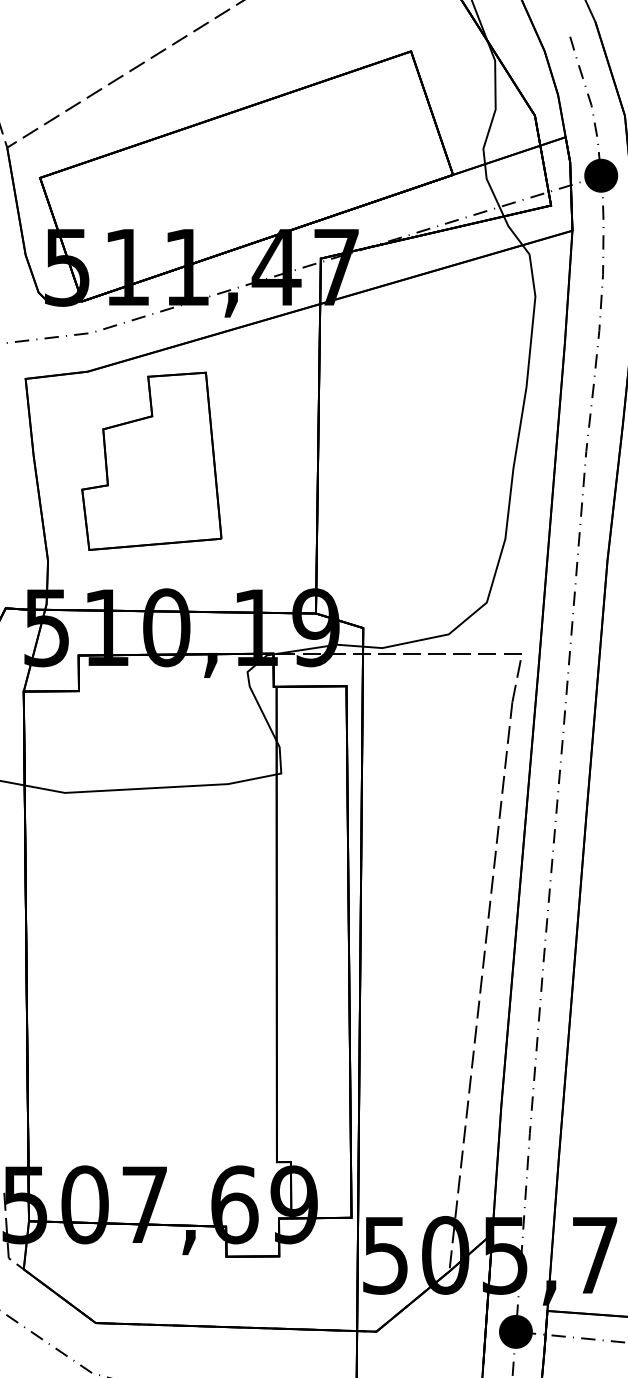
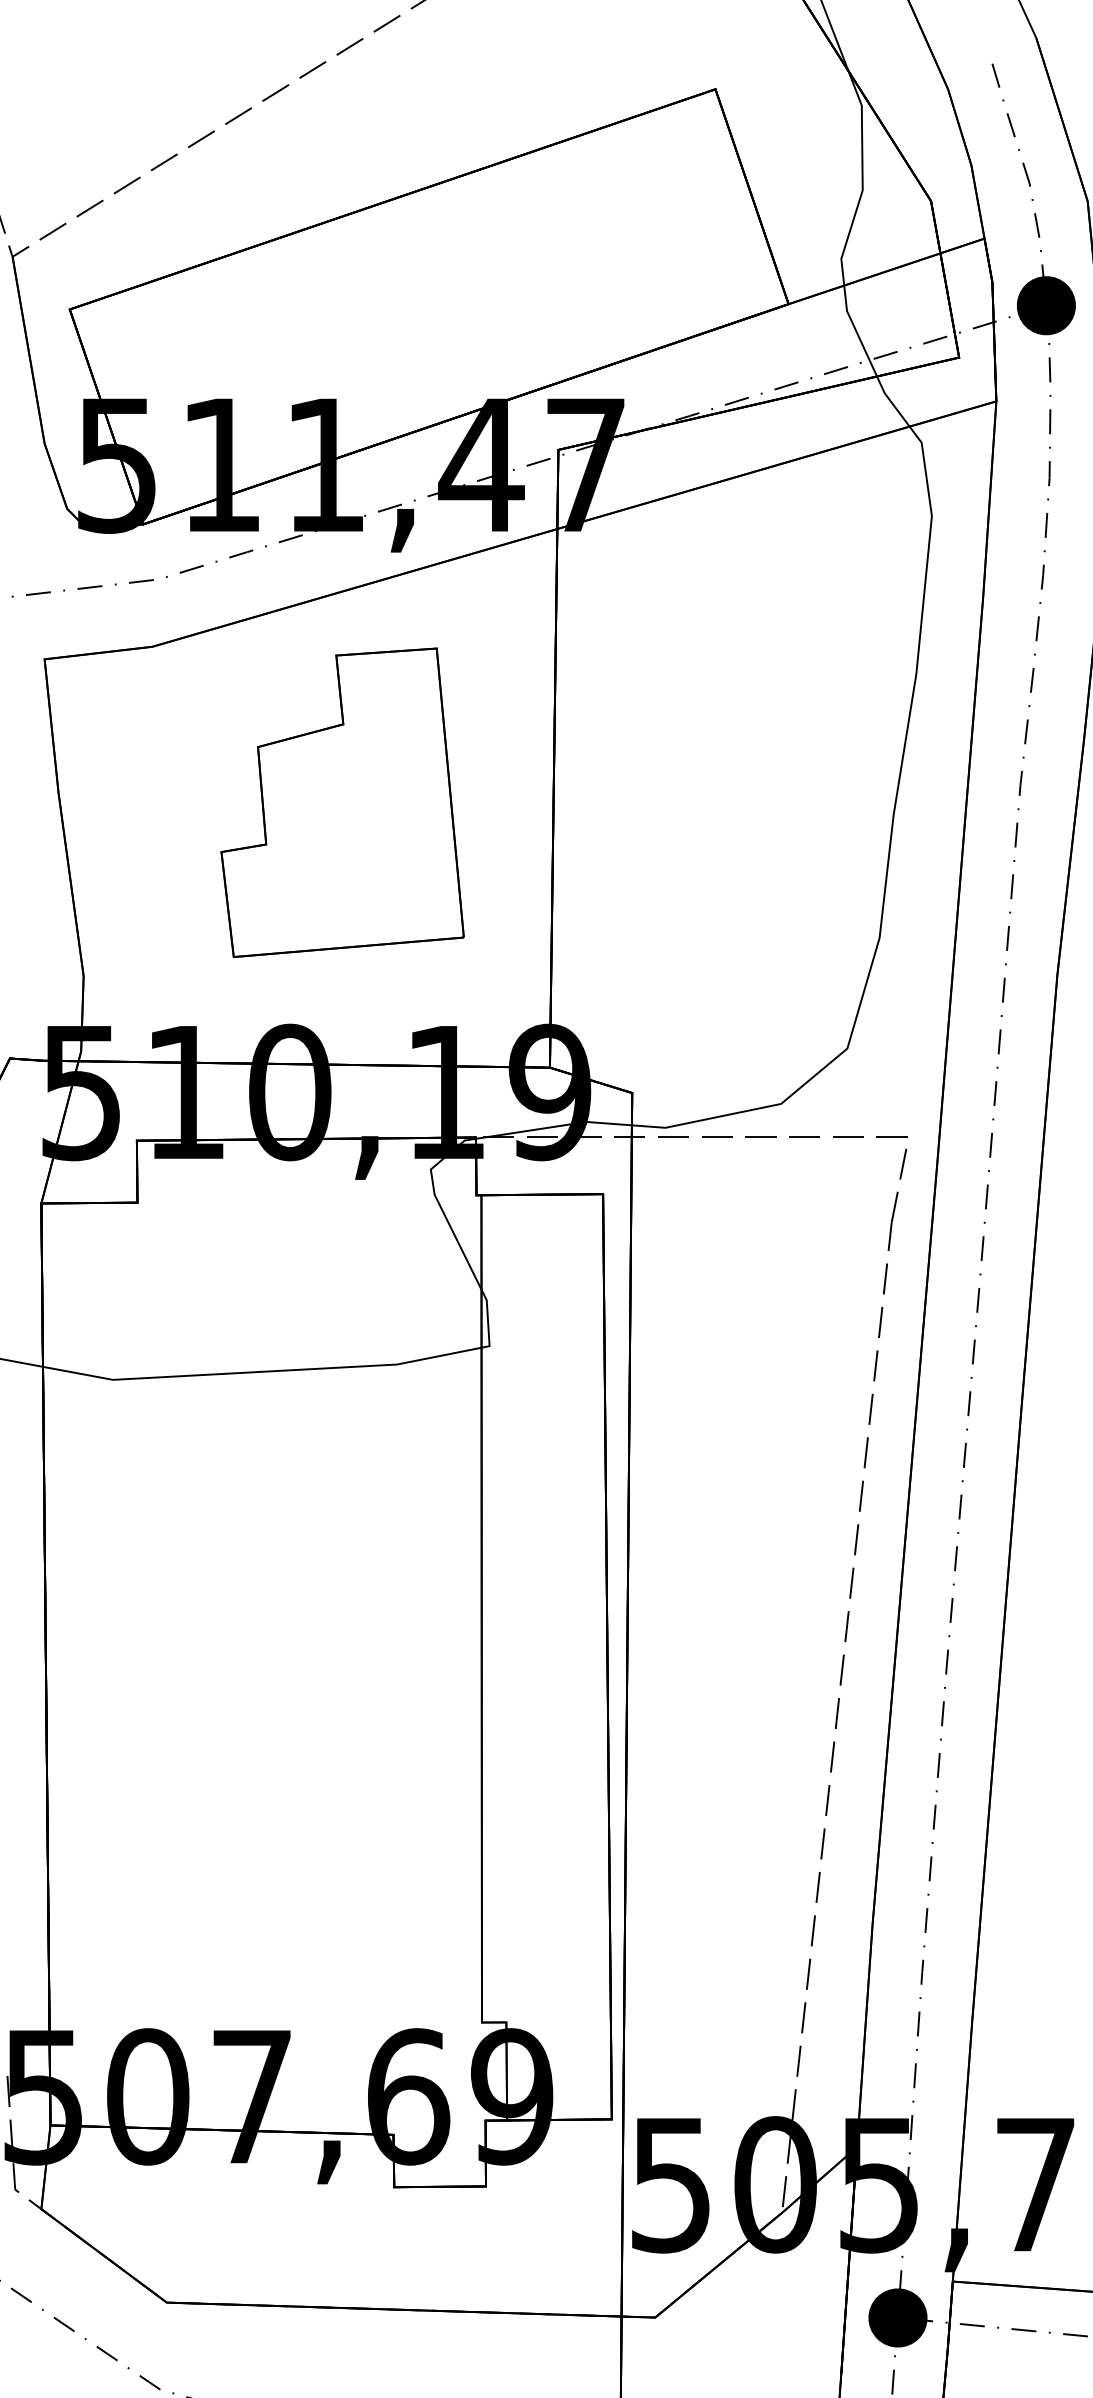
part: (151, 460) -> (341, 801), moved

